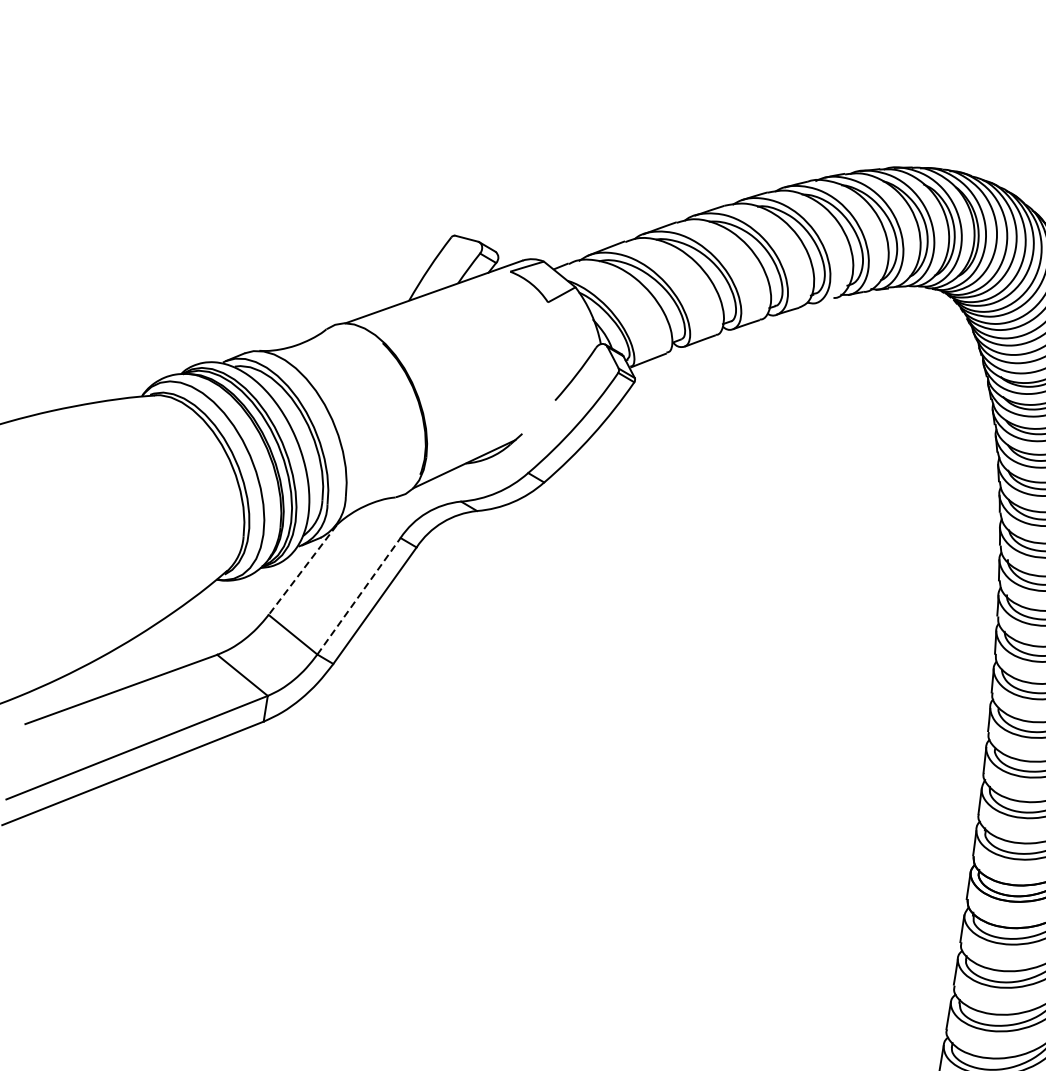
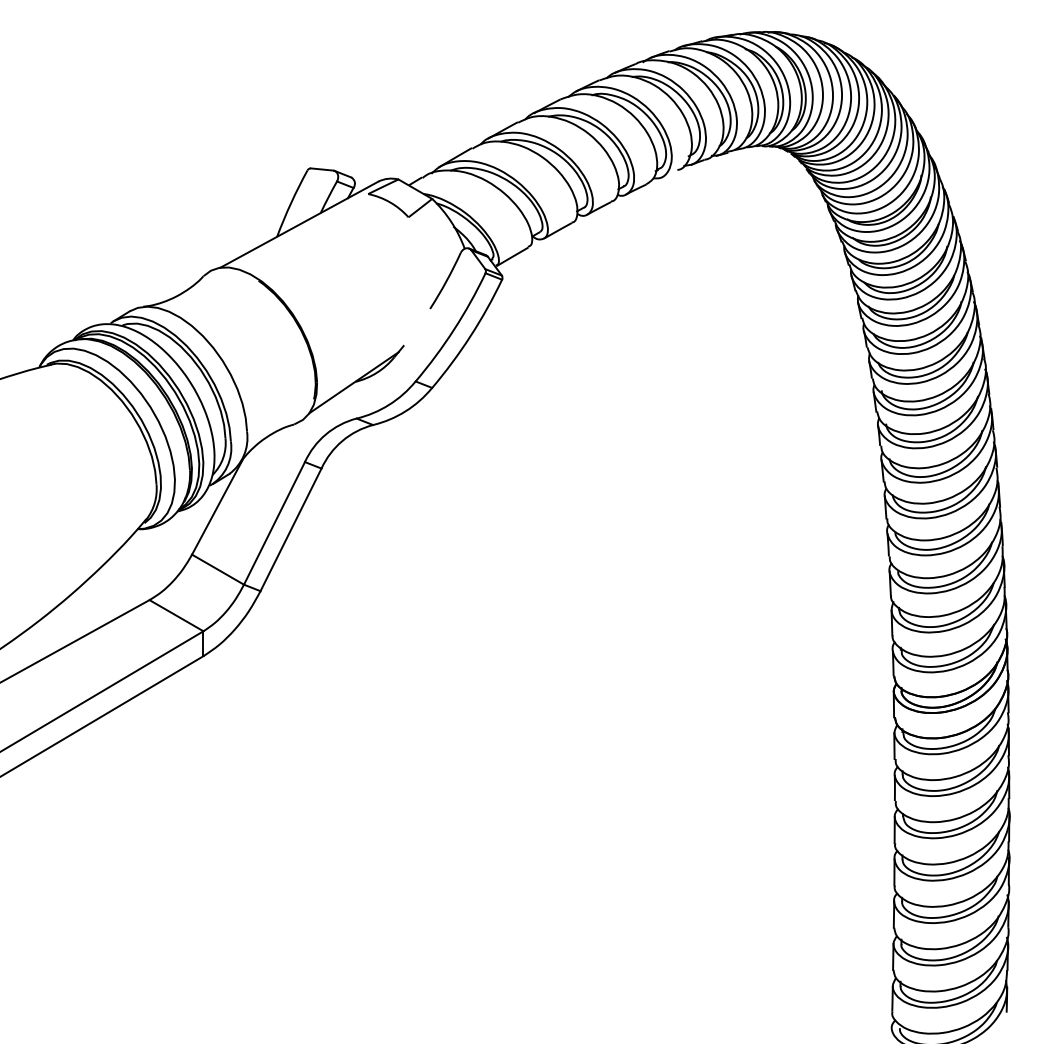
line: (302, 570) -> (217, 507), dashed -> solid
line: (359, 595) -> (274, 522), dashed -> solid

